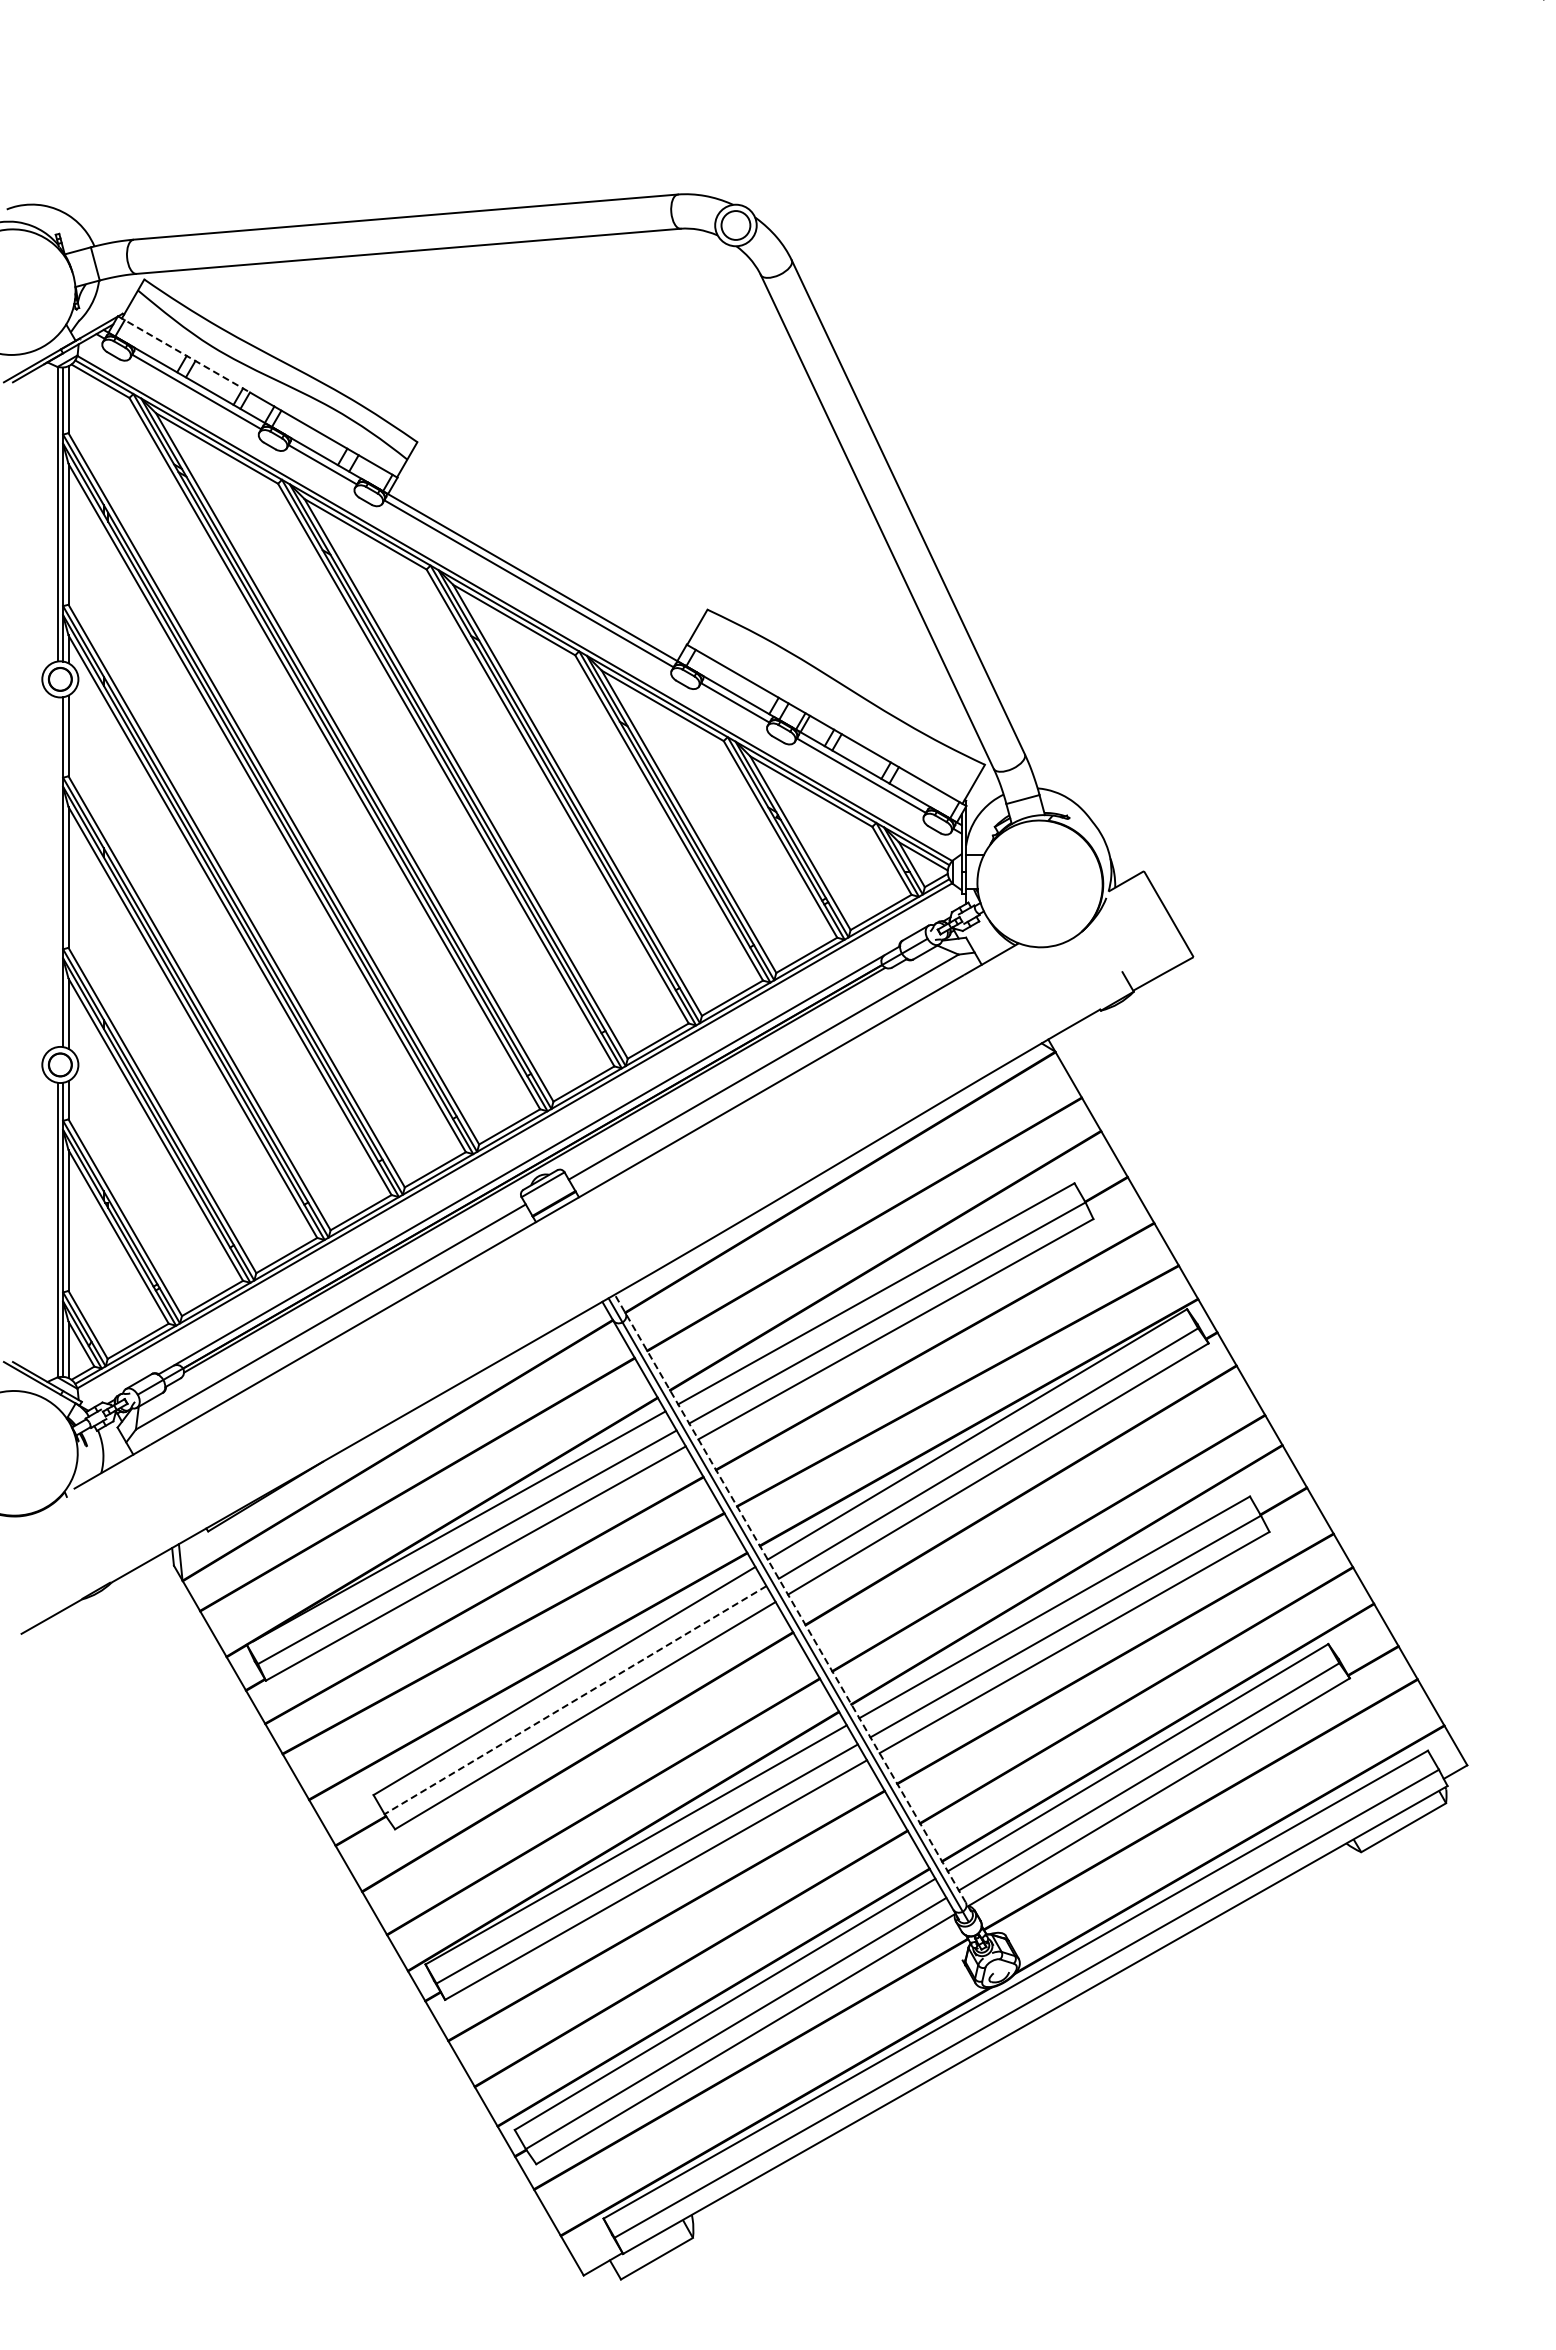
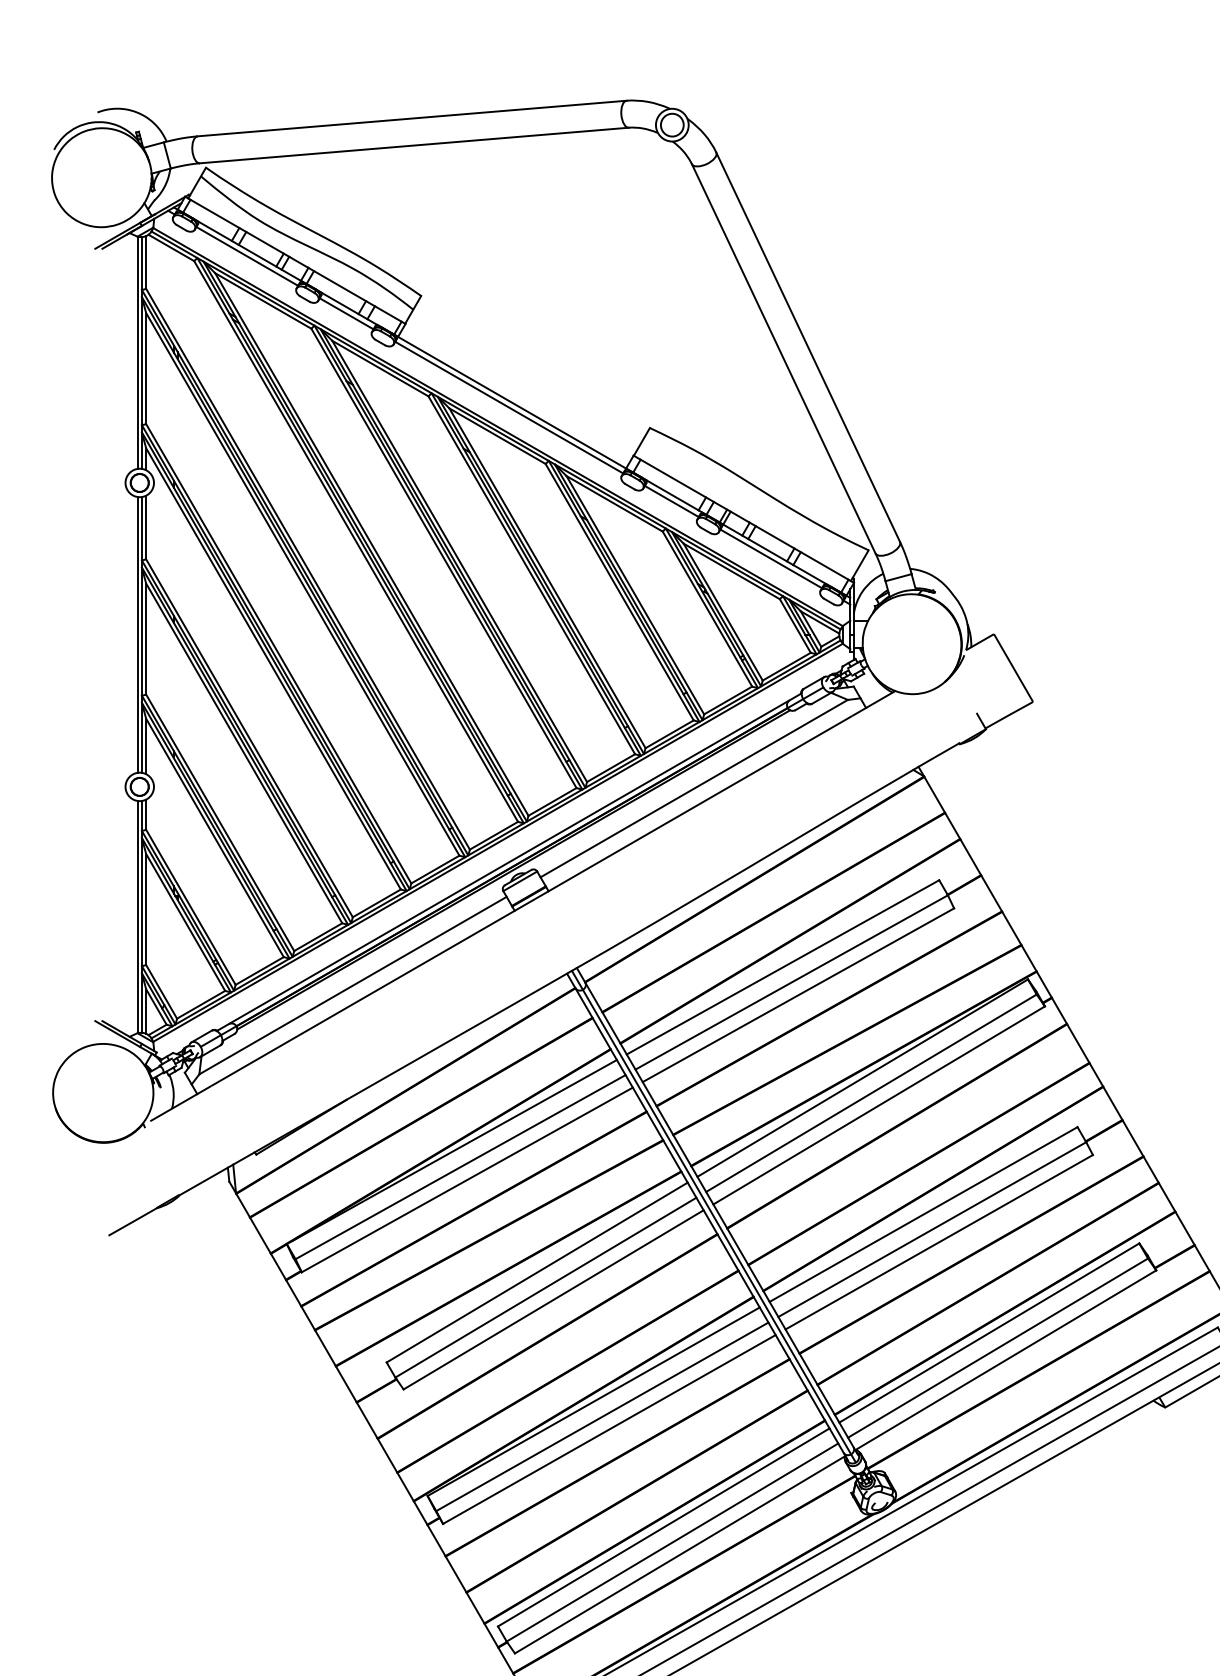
line: (184, 354) -> (237, 226), dashed -> solid
line: (58, 871) -> (138, 634), added
line: (792, 1602) -> (716, 1210), dashed -> solid
line: (575, 1700) -> (545, 1287), dashed -> solid

